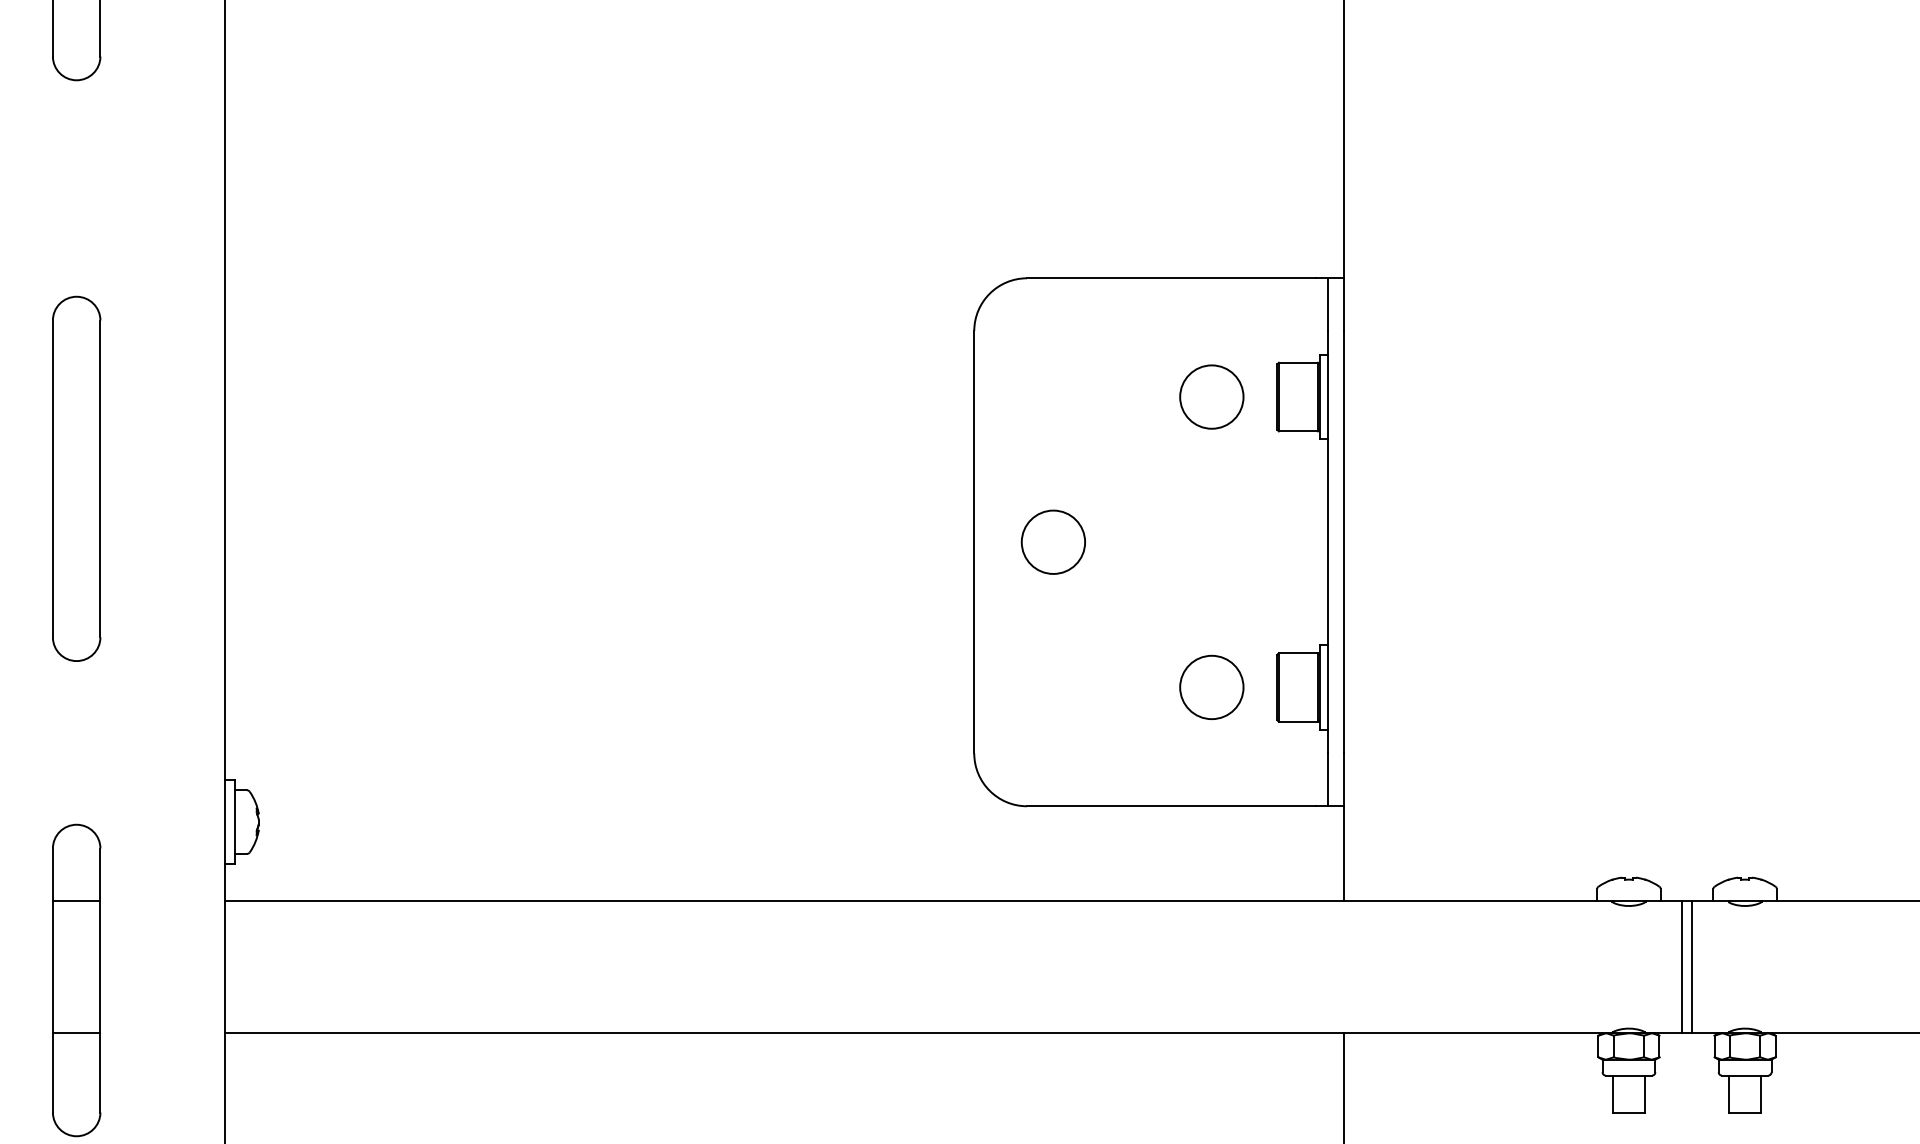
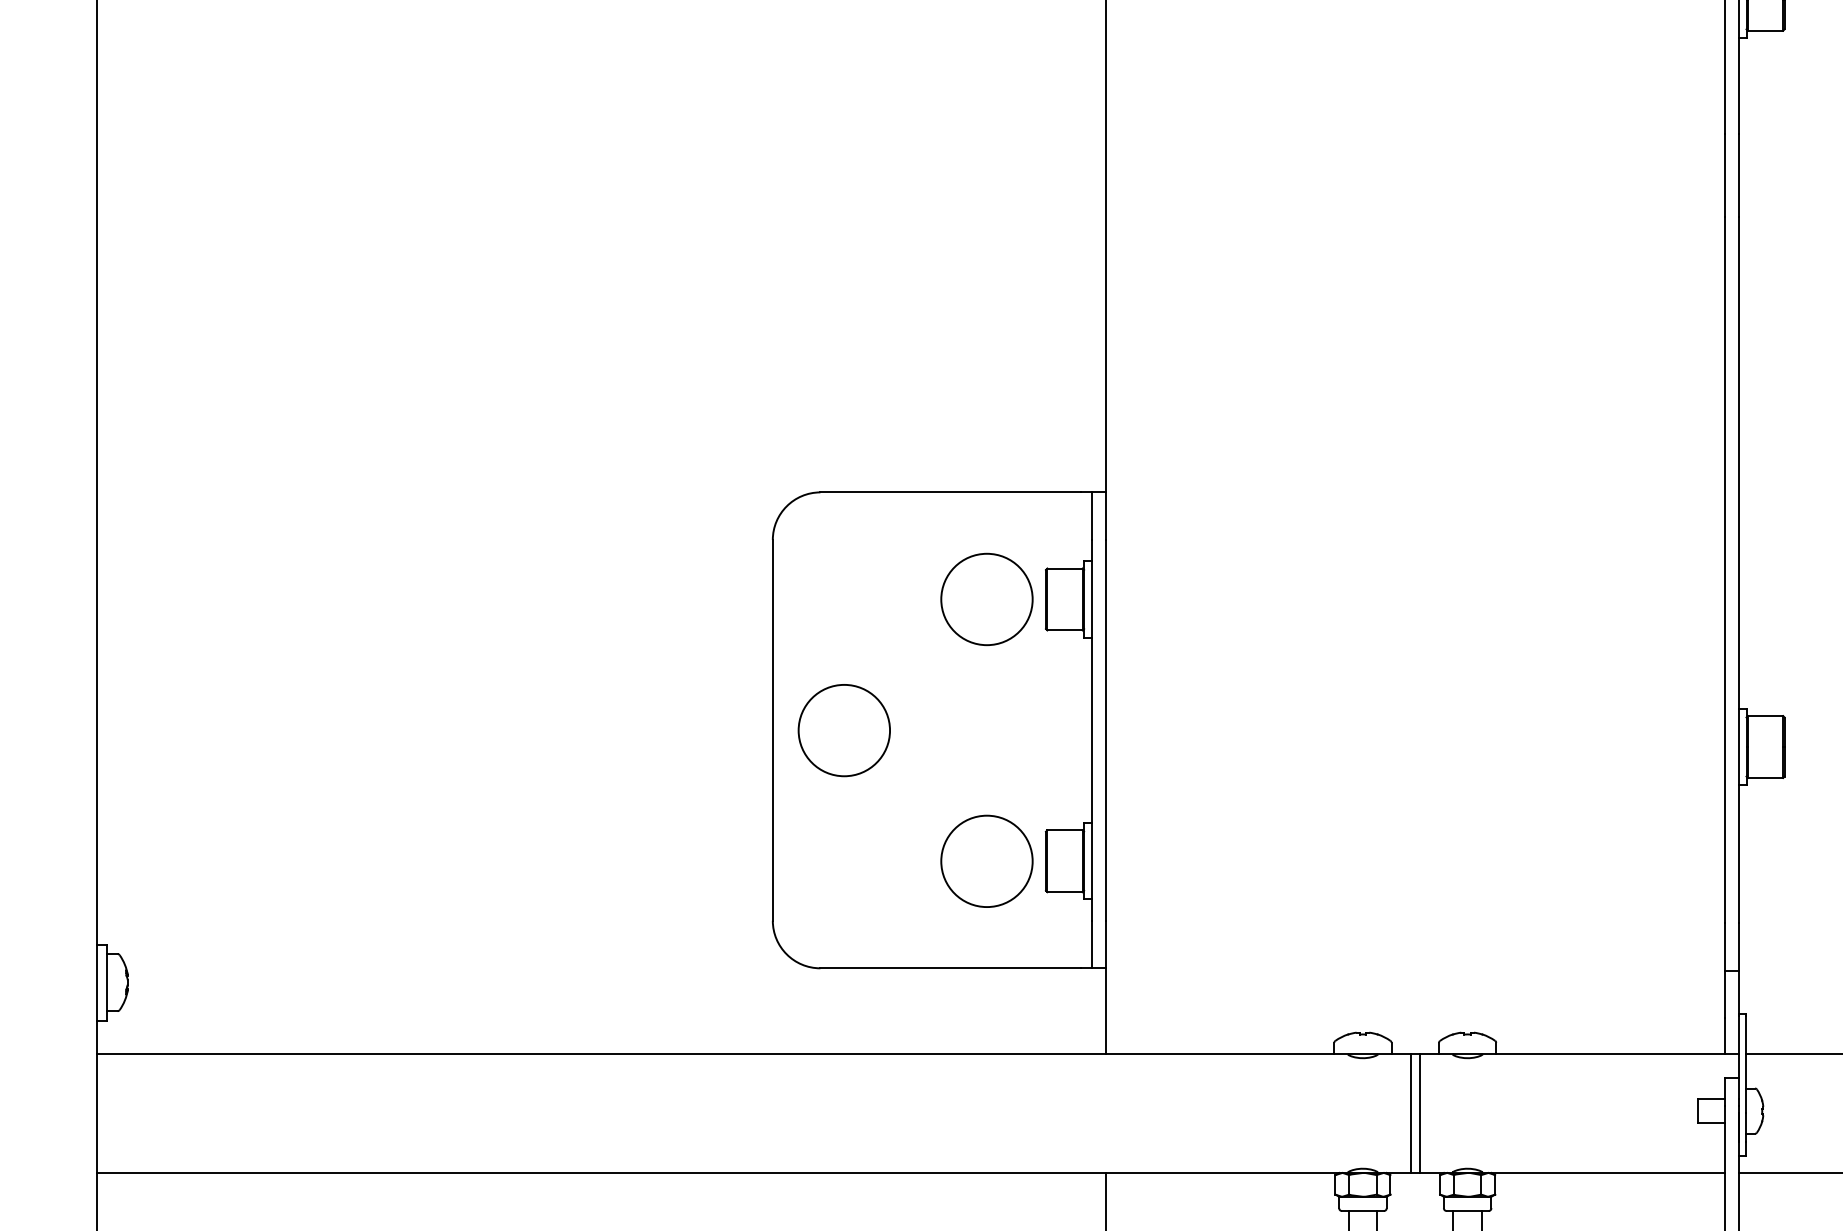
circle: (1211, 397) -> (986, 599), size x1.6
circle: (1052, 541) -> (843, 729), size x1.6
circle: (1211, 686) -> (986, 860), size x1.6

